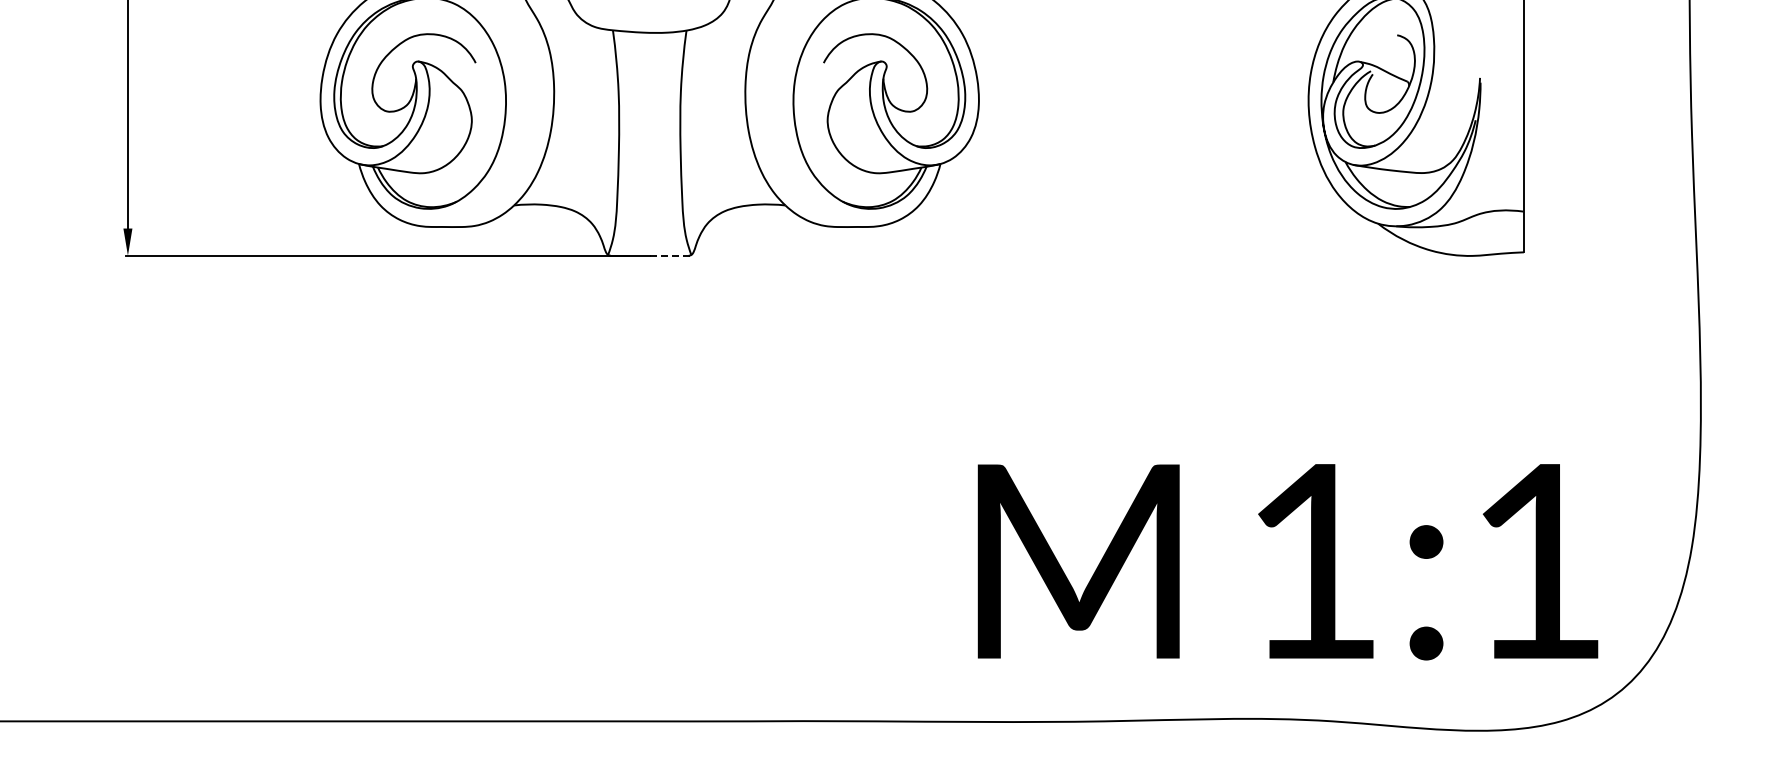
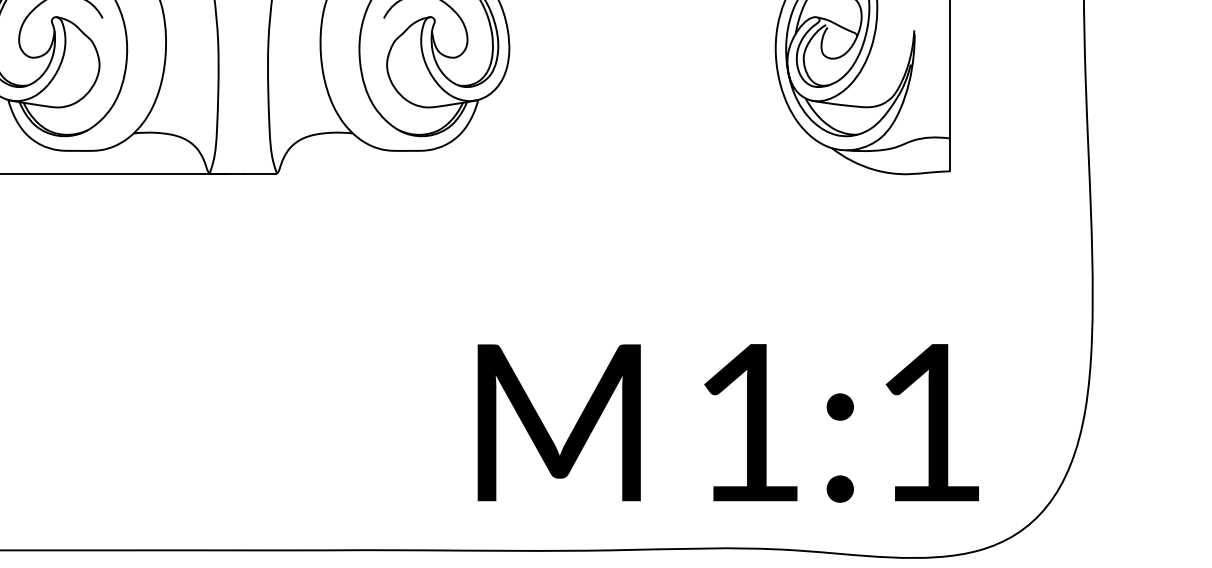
line: (670, 255) -> (260, 173), dashed -> solid
text: (1287, 562) -> (727, 423), moved

